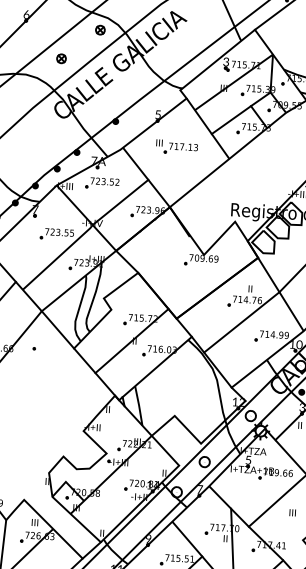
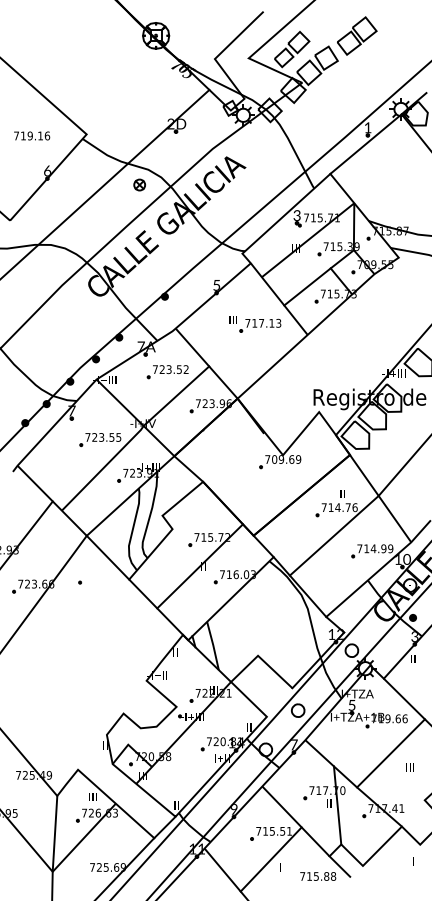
part: (61, 58) -> (93, 222), removed
part: (177, 147) -> (255, 324), moved
part: (102, 183) -> (167, 372), moved

